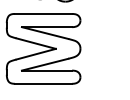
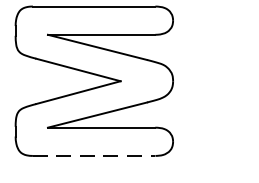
line: (43, 83) -> (94, 155), solid -> dashed

